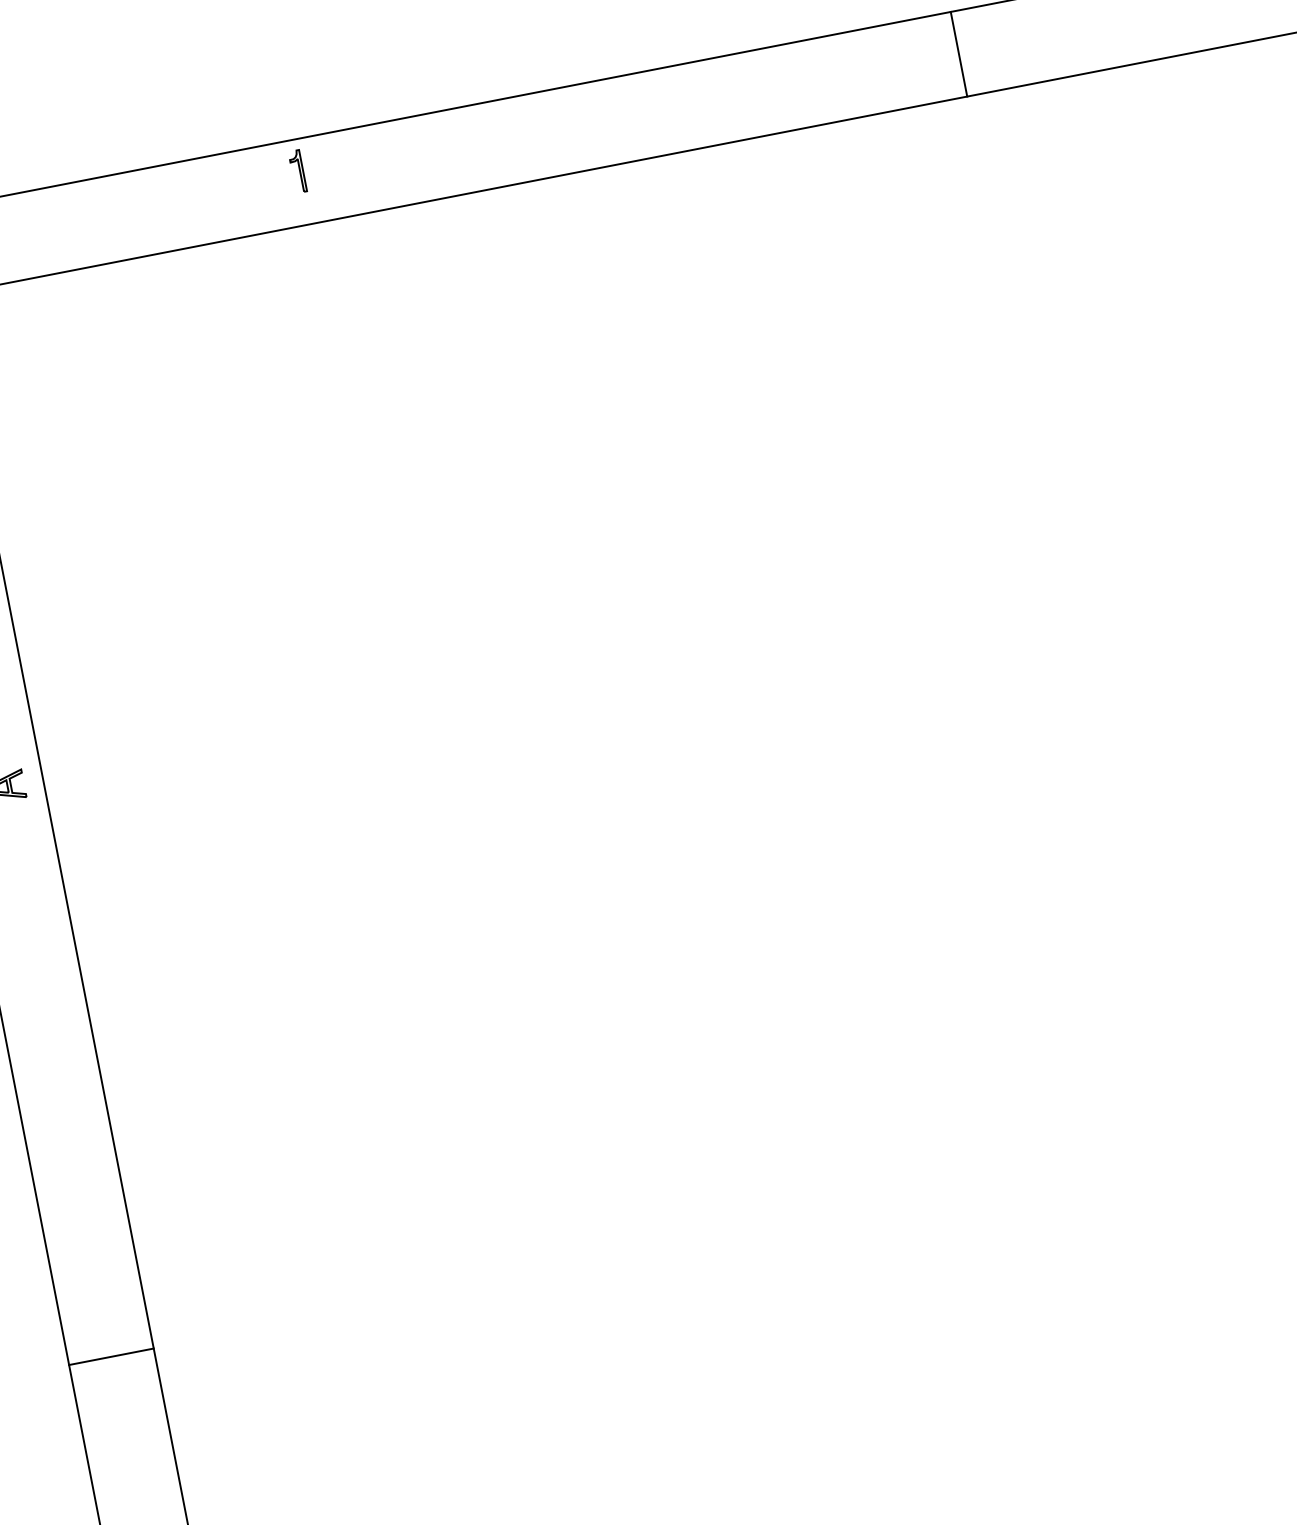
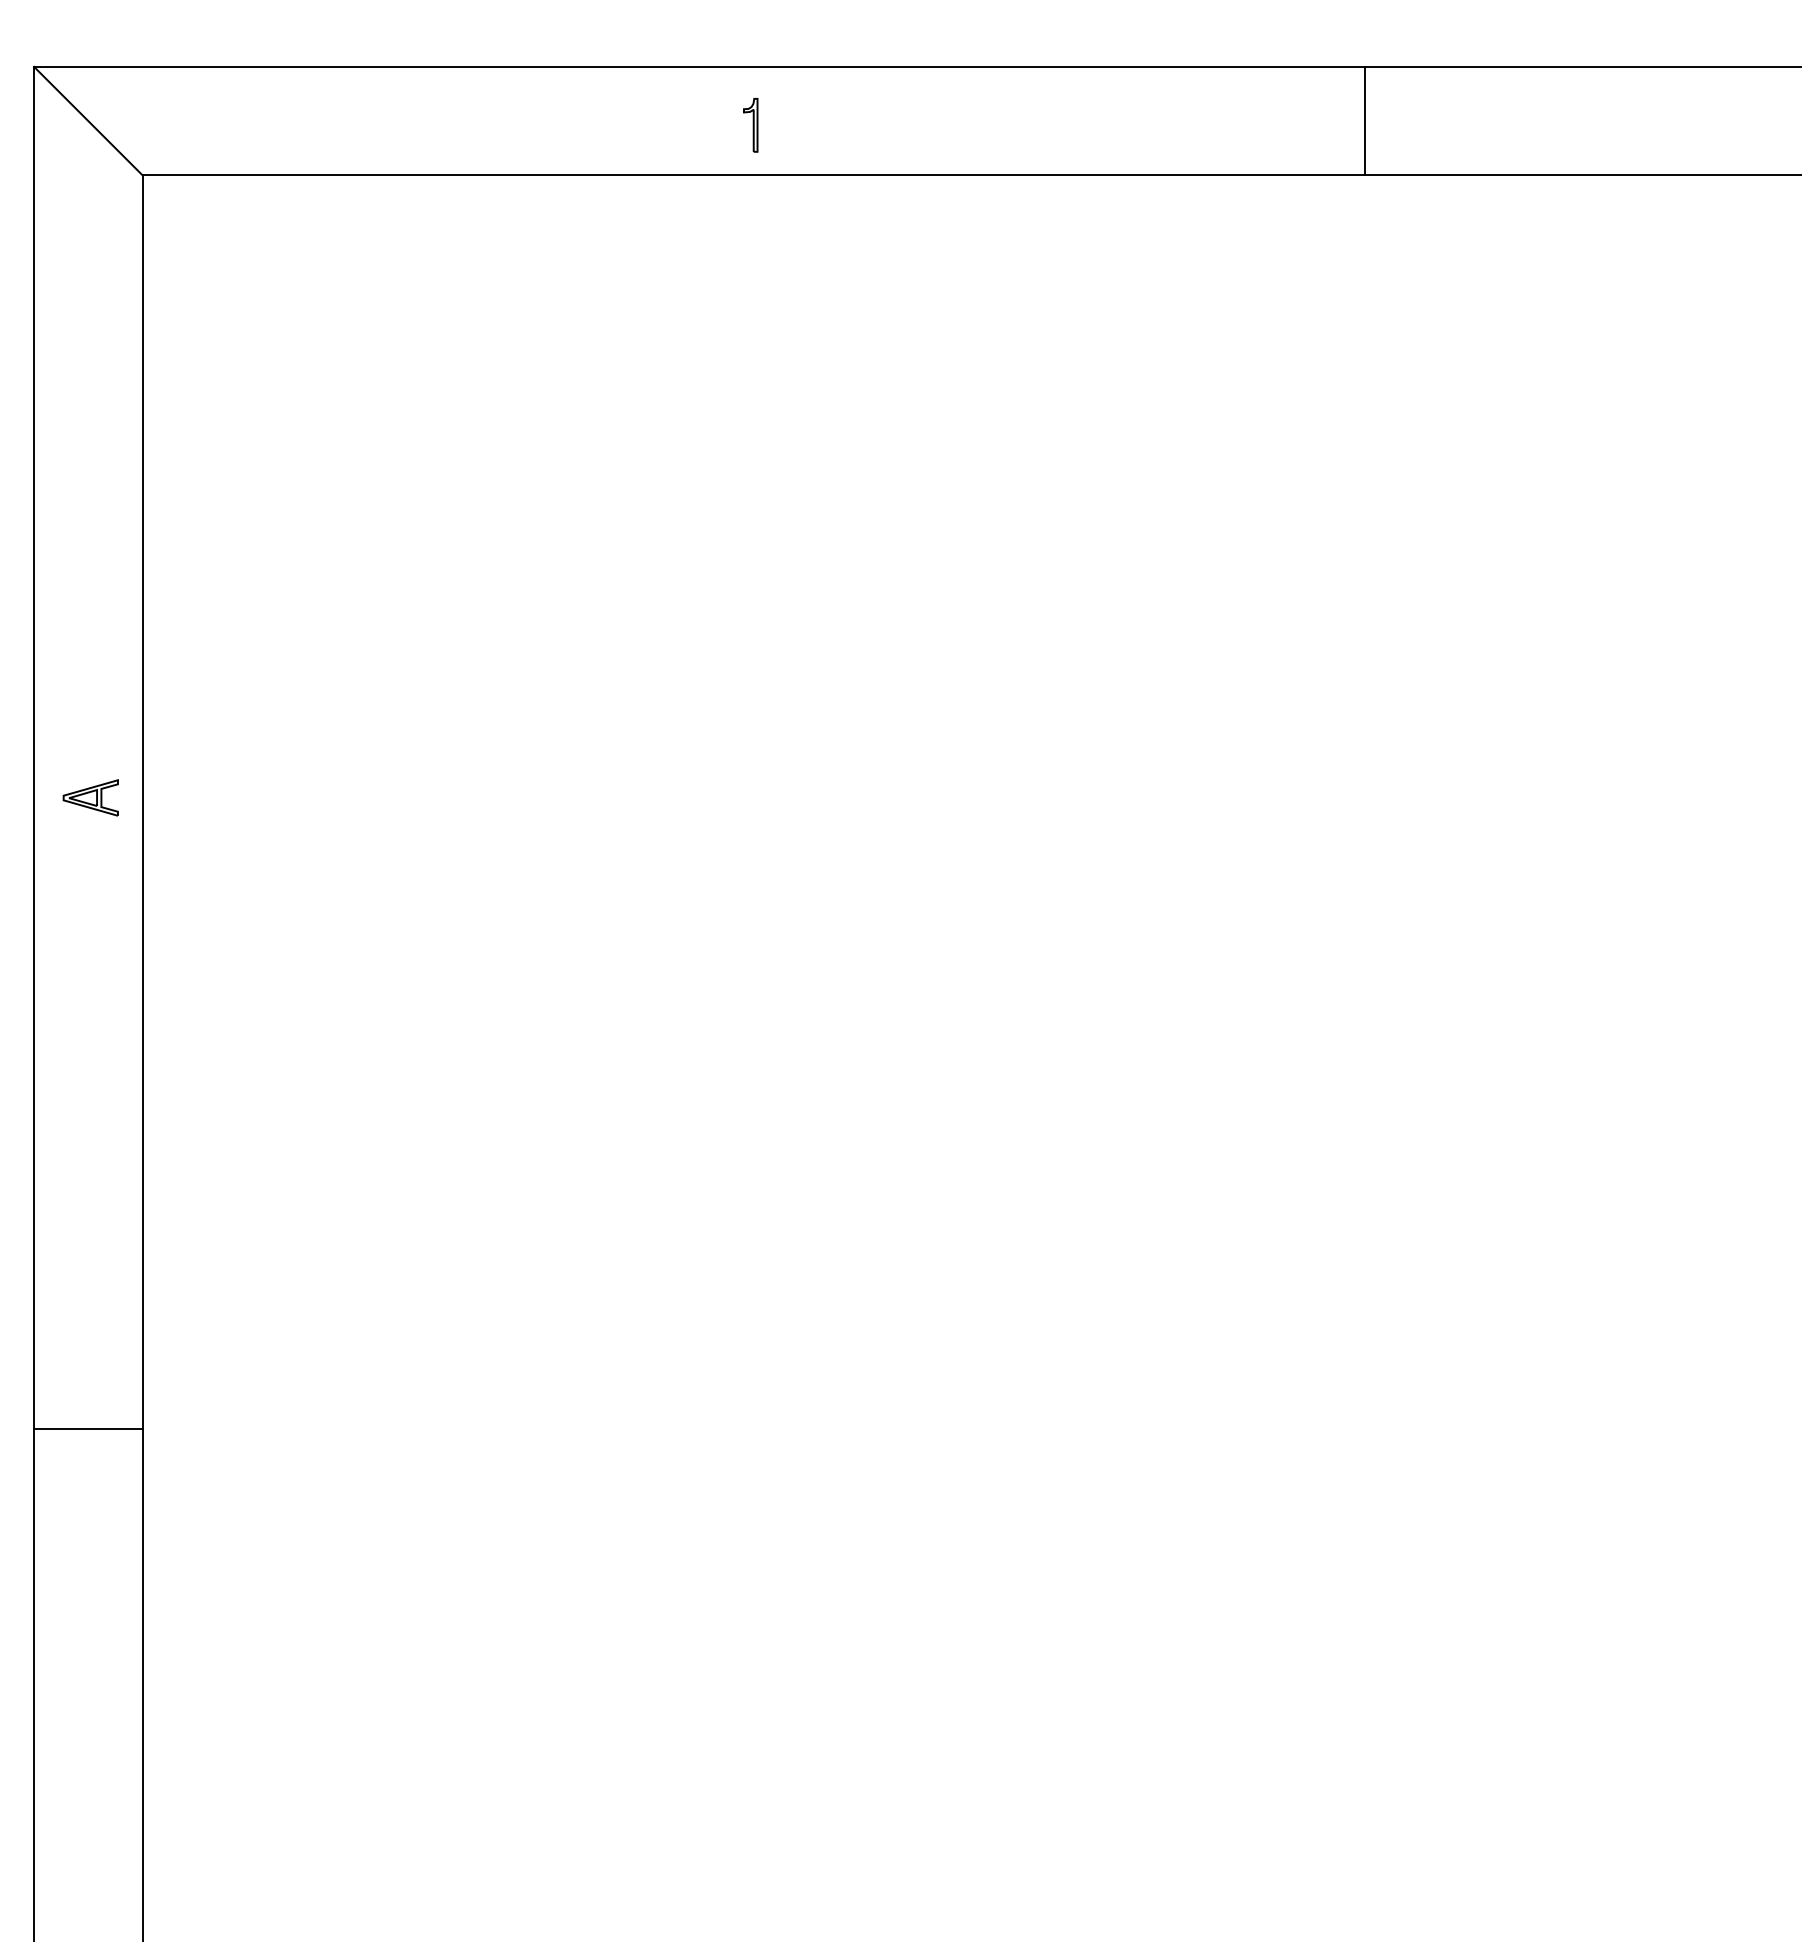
line: (958, 53) -> (1364, 120), moved
part: (297, 171) -> (750, 125), moved
line: (111, 1356) -> (88, 1429), moved

